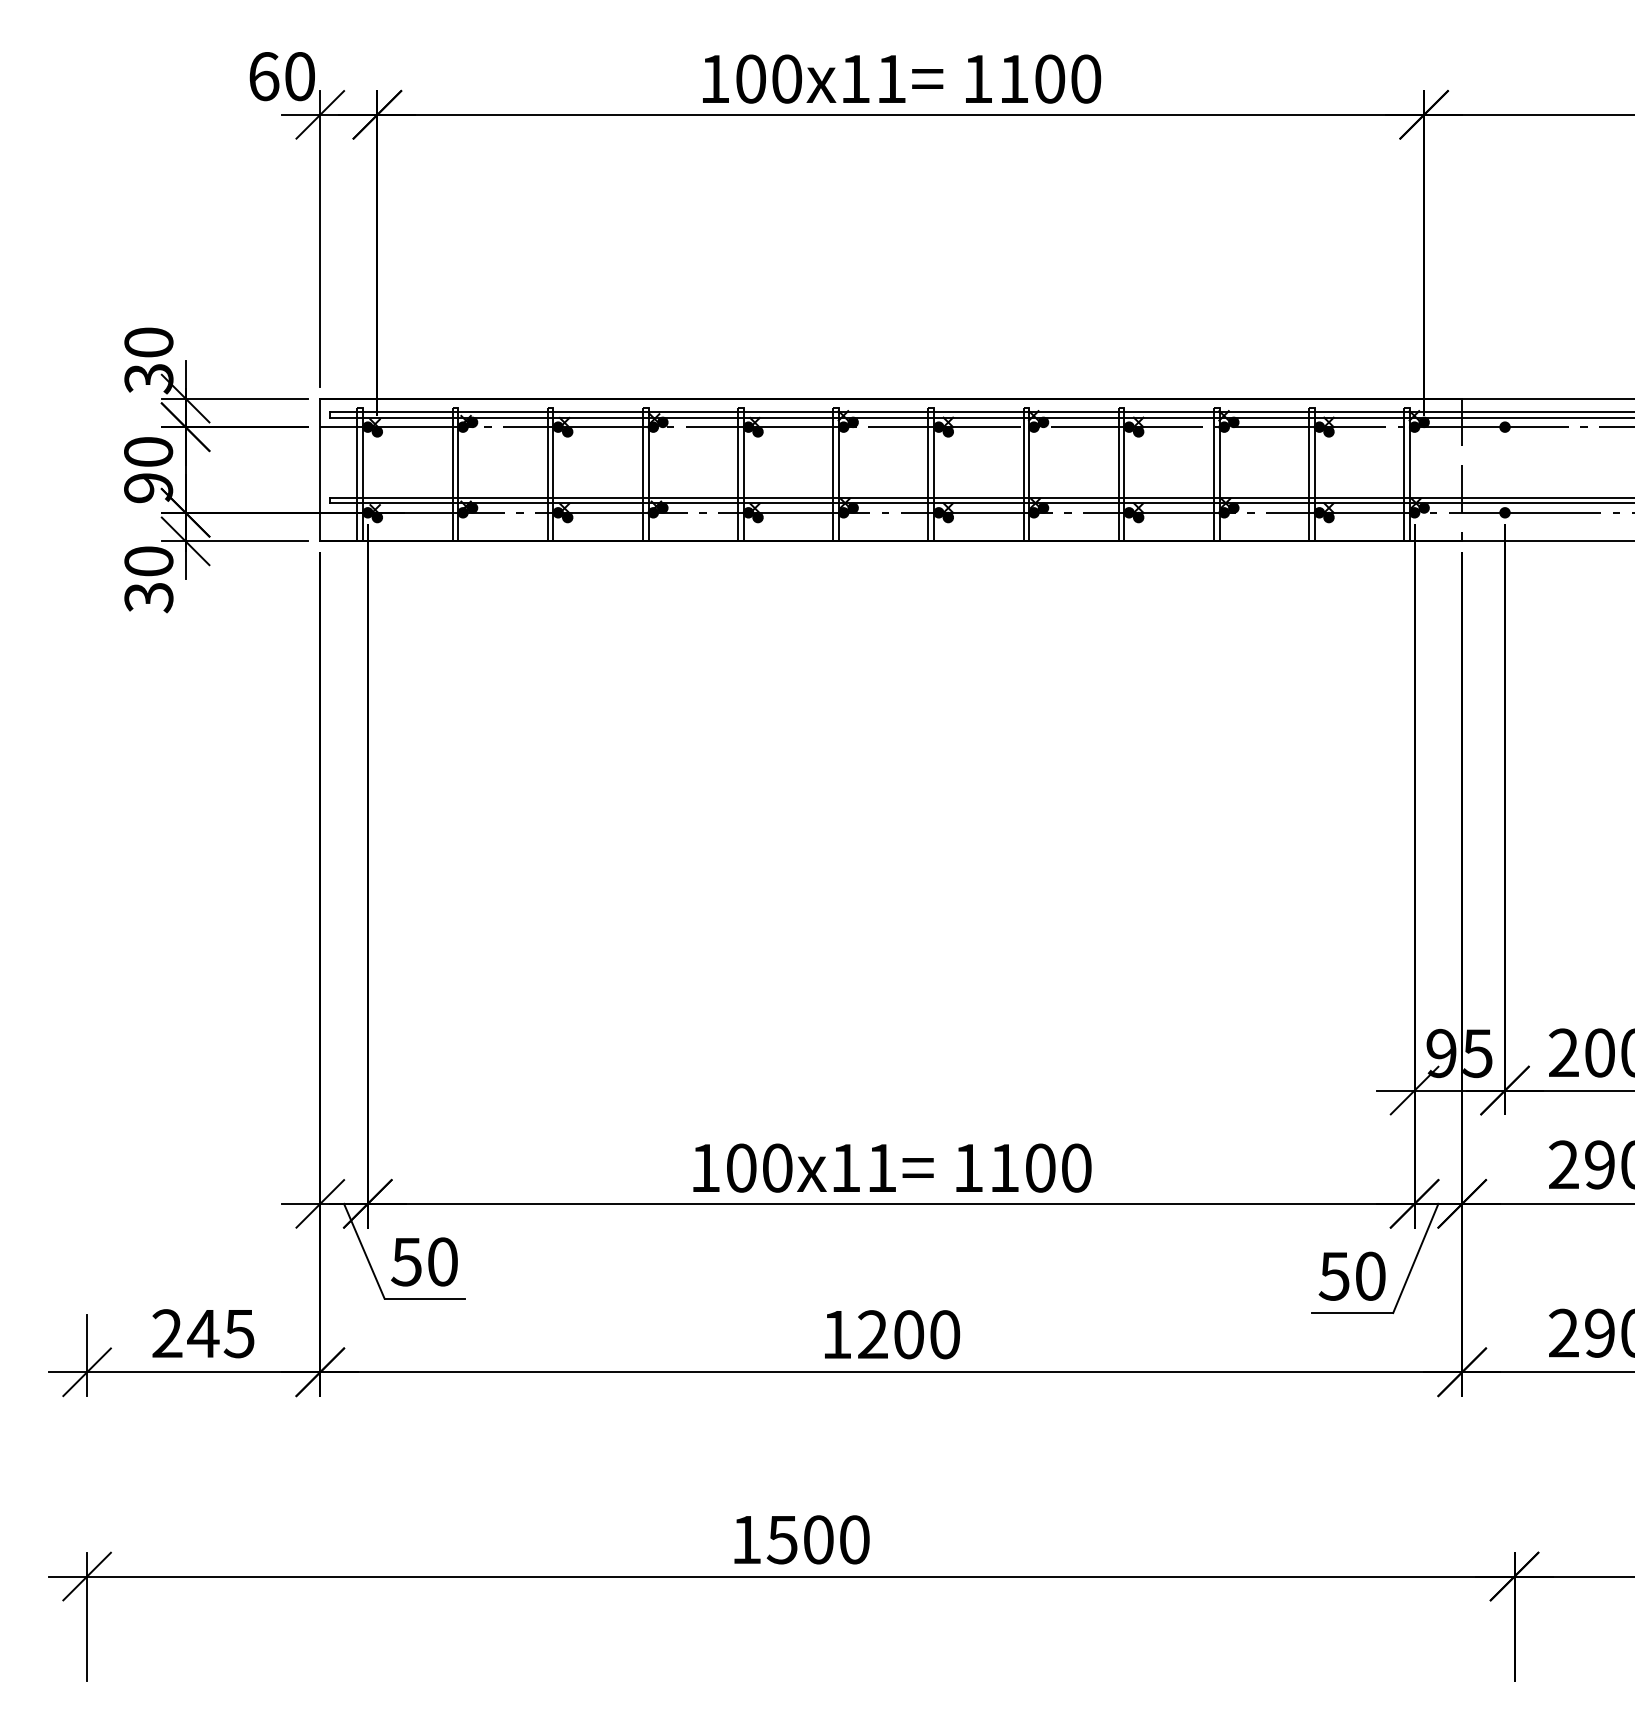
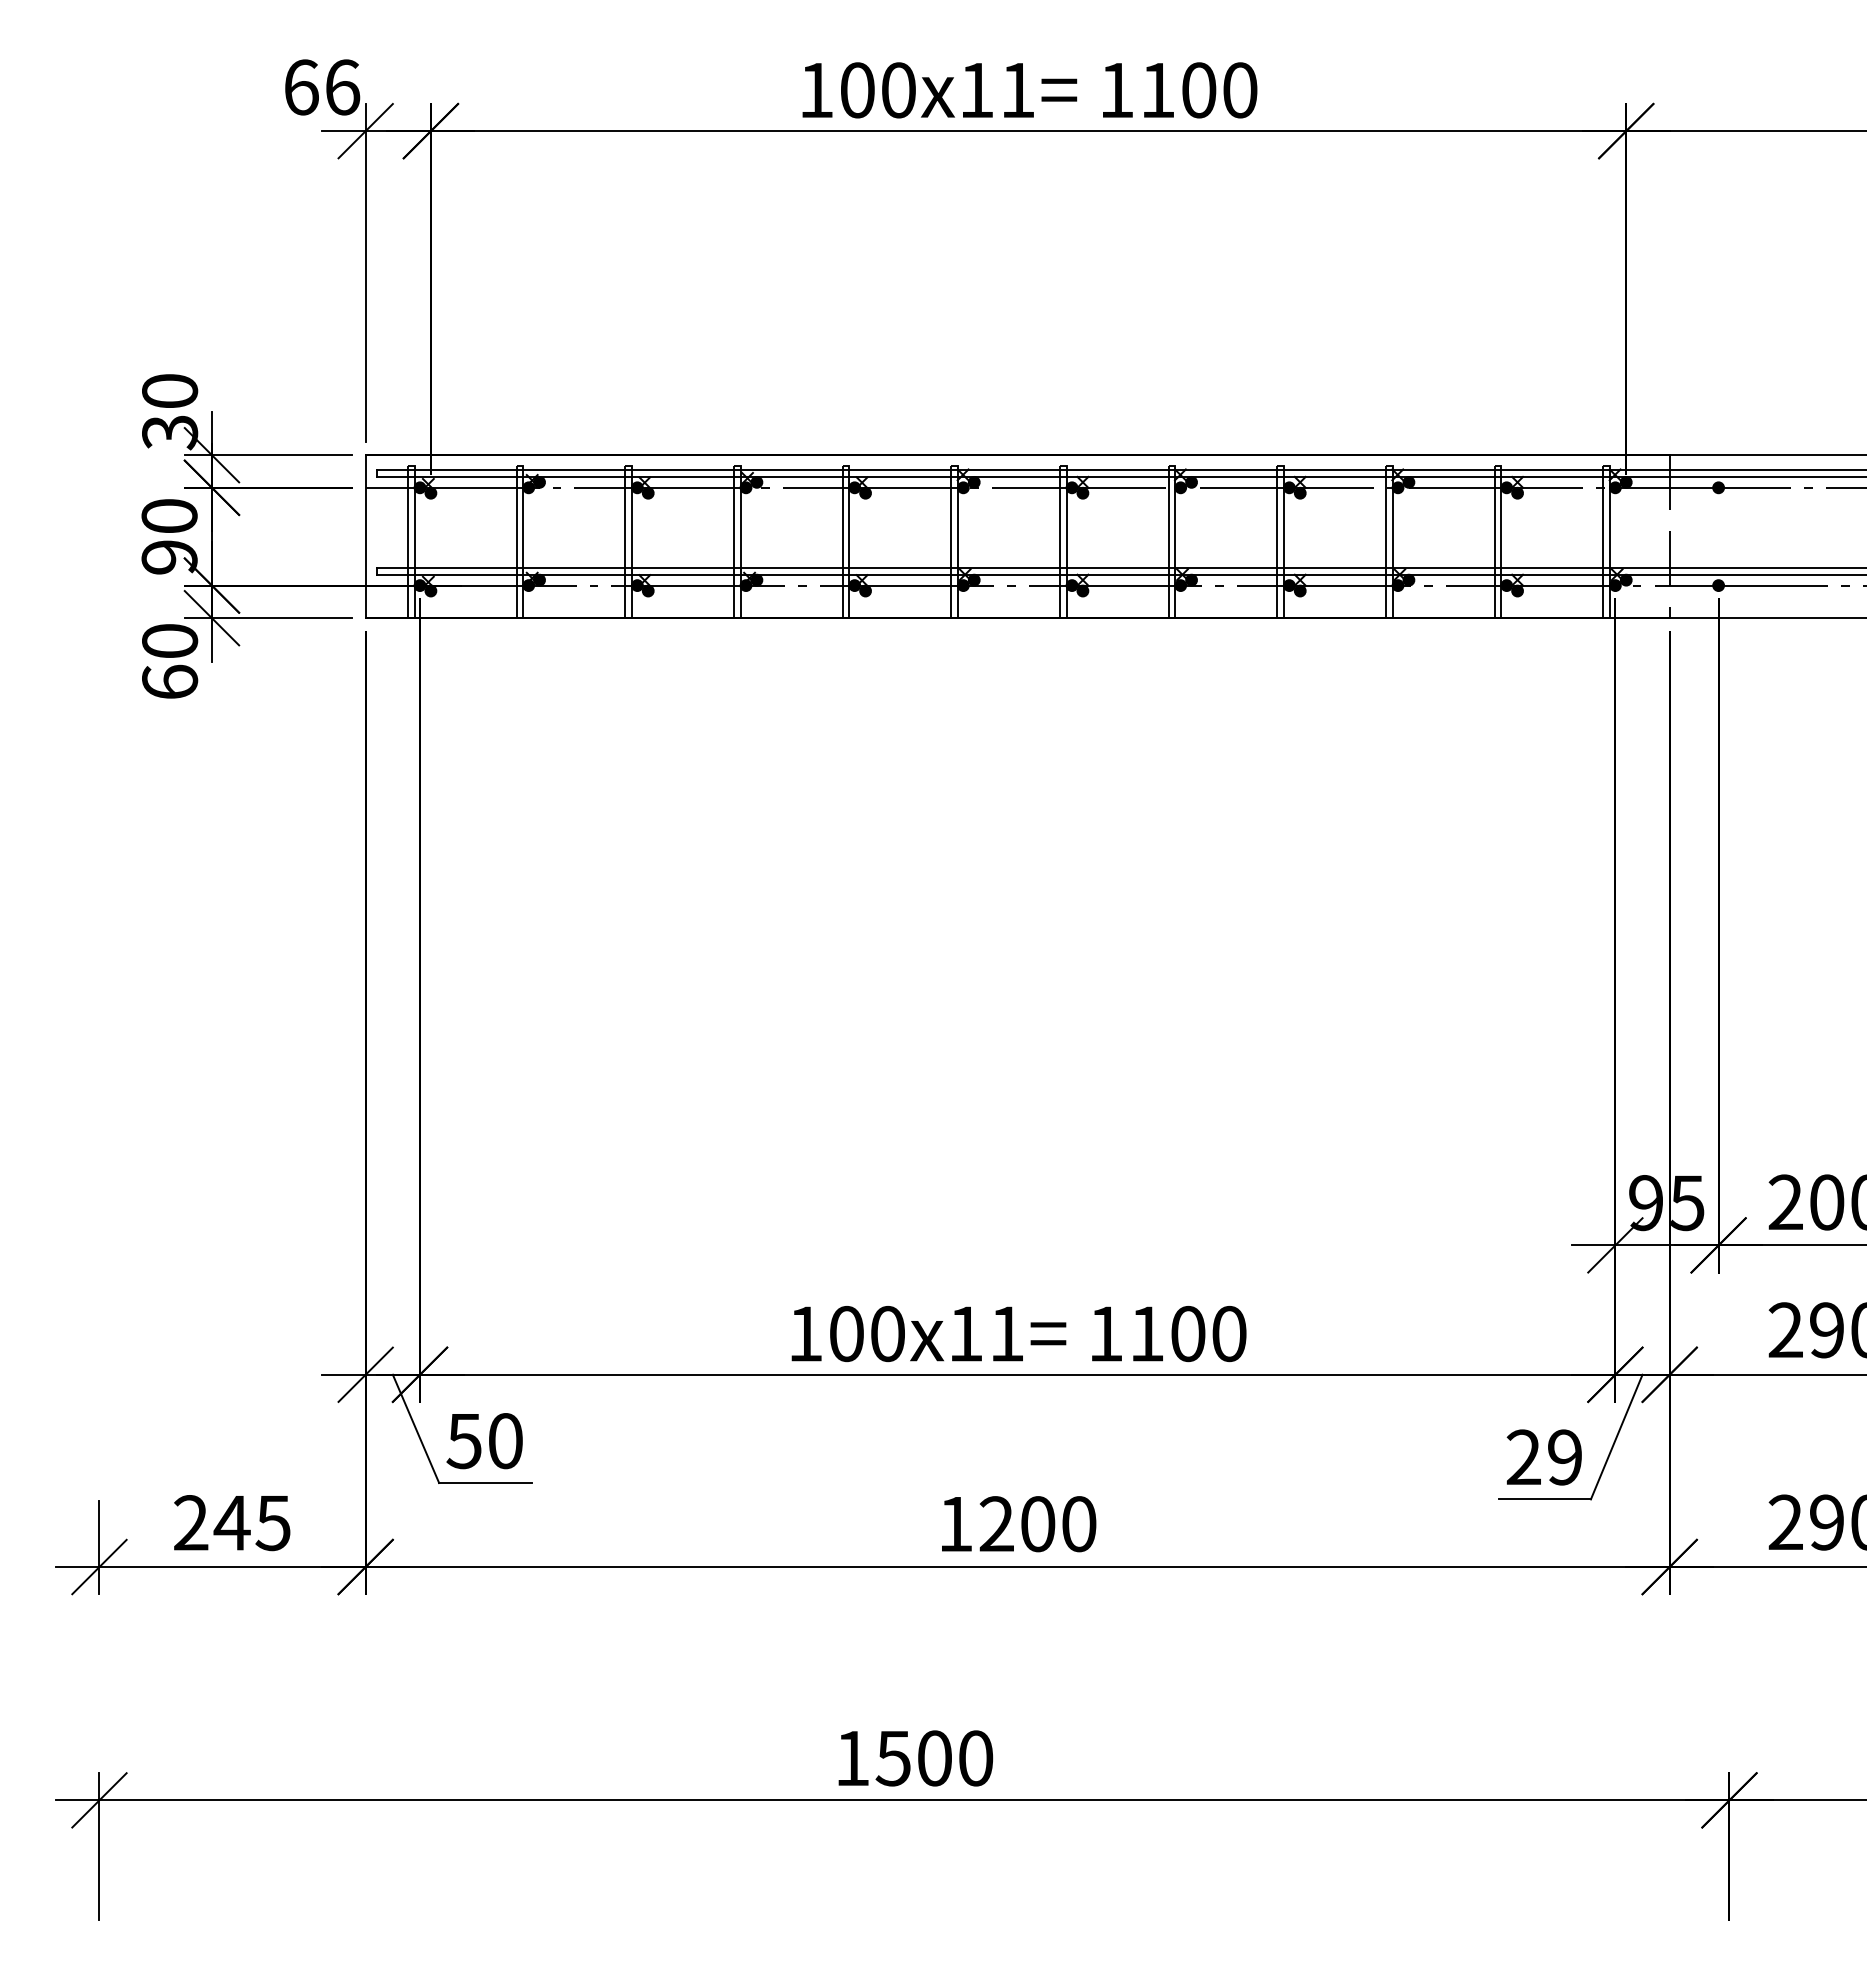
text: (300, 76) -> (343, 87), 60 -> 66
text: (149, 597) -> (170, 682), 30 -> 60
text: (1351, 1276) -> (1543, 1457), 50 -> 29

